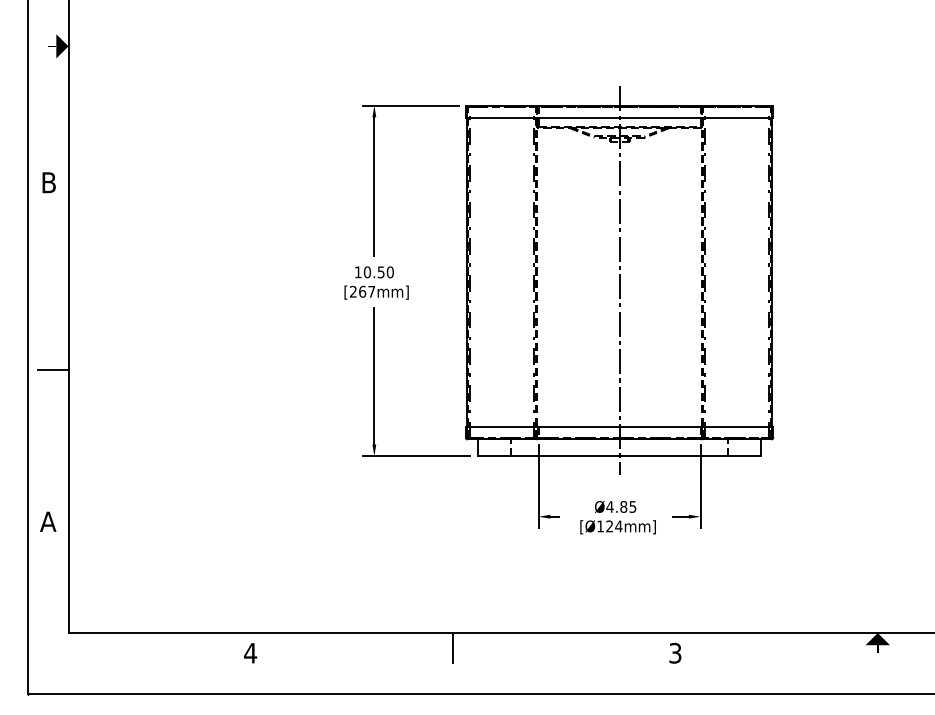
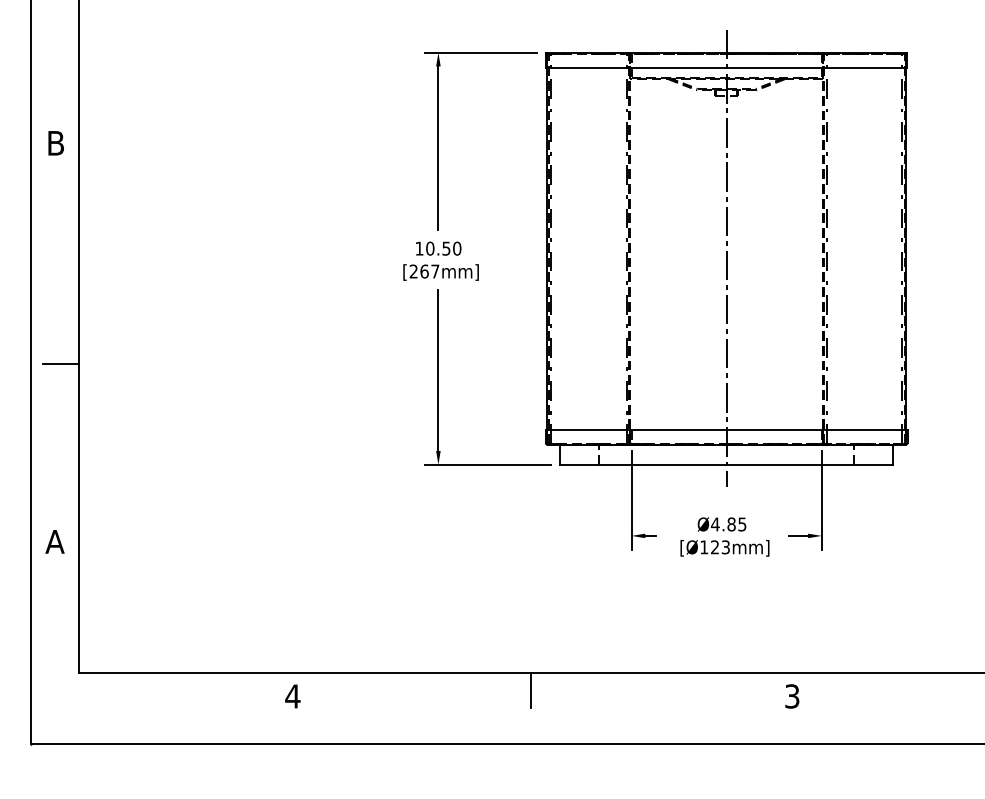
text: (618, 526) -> (725, 547), [Ø124mm] -> [Ø123mm]

